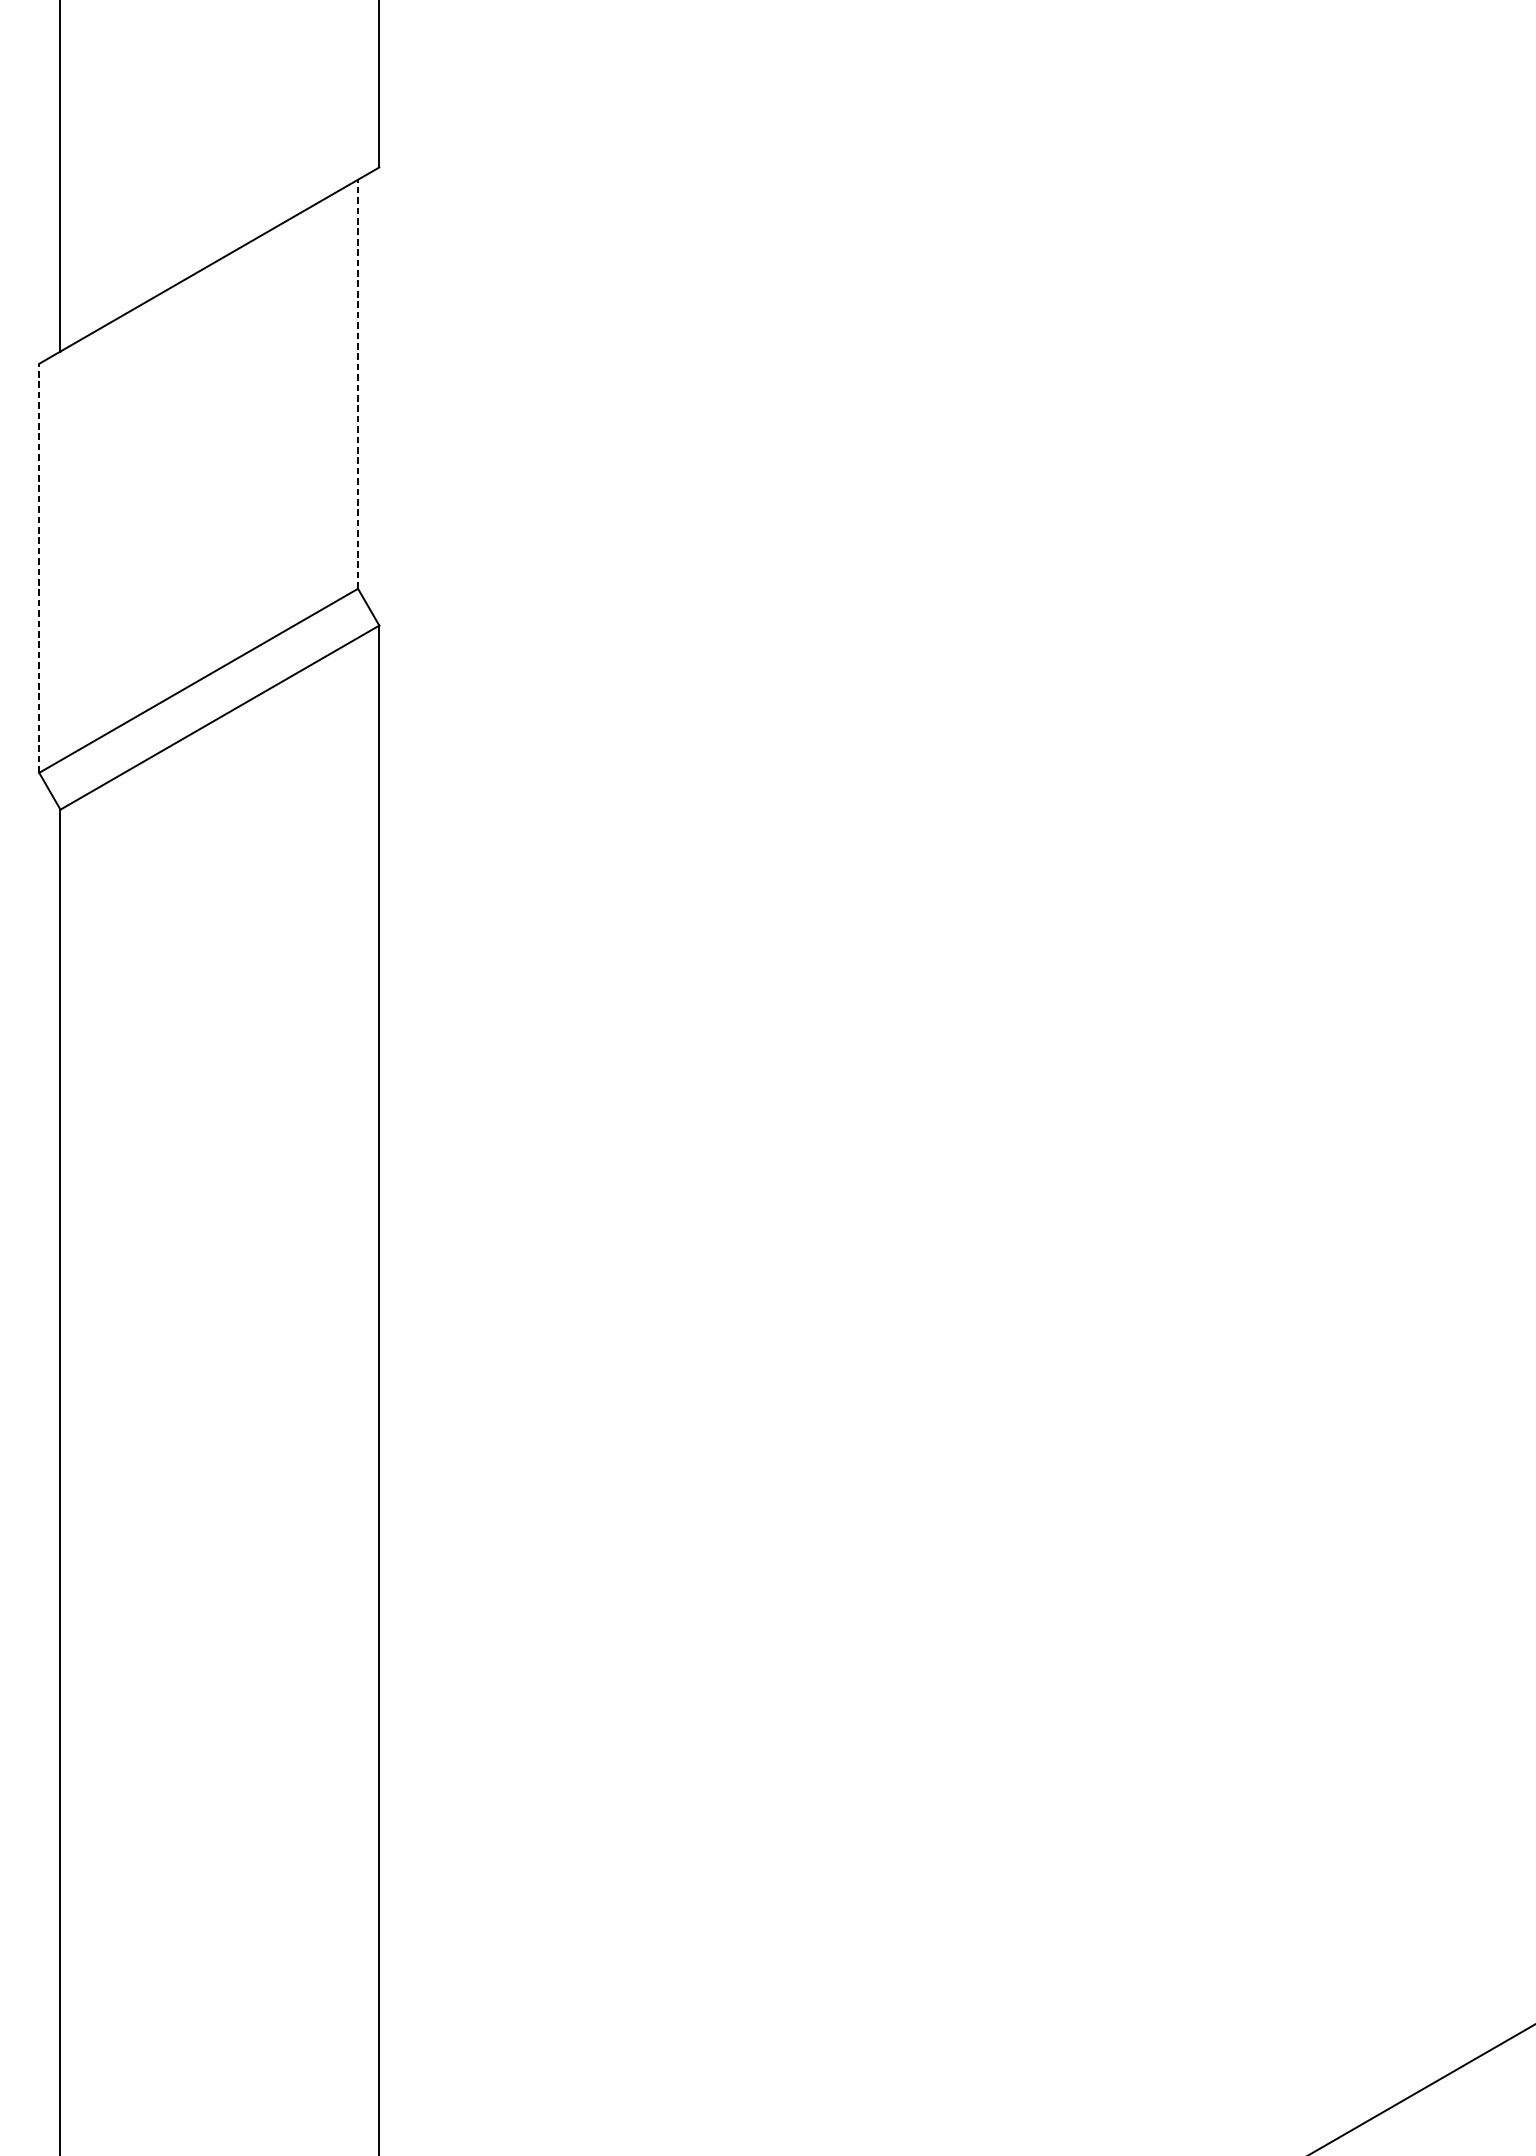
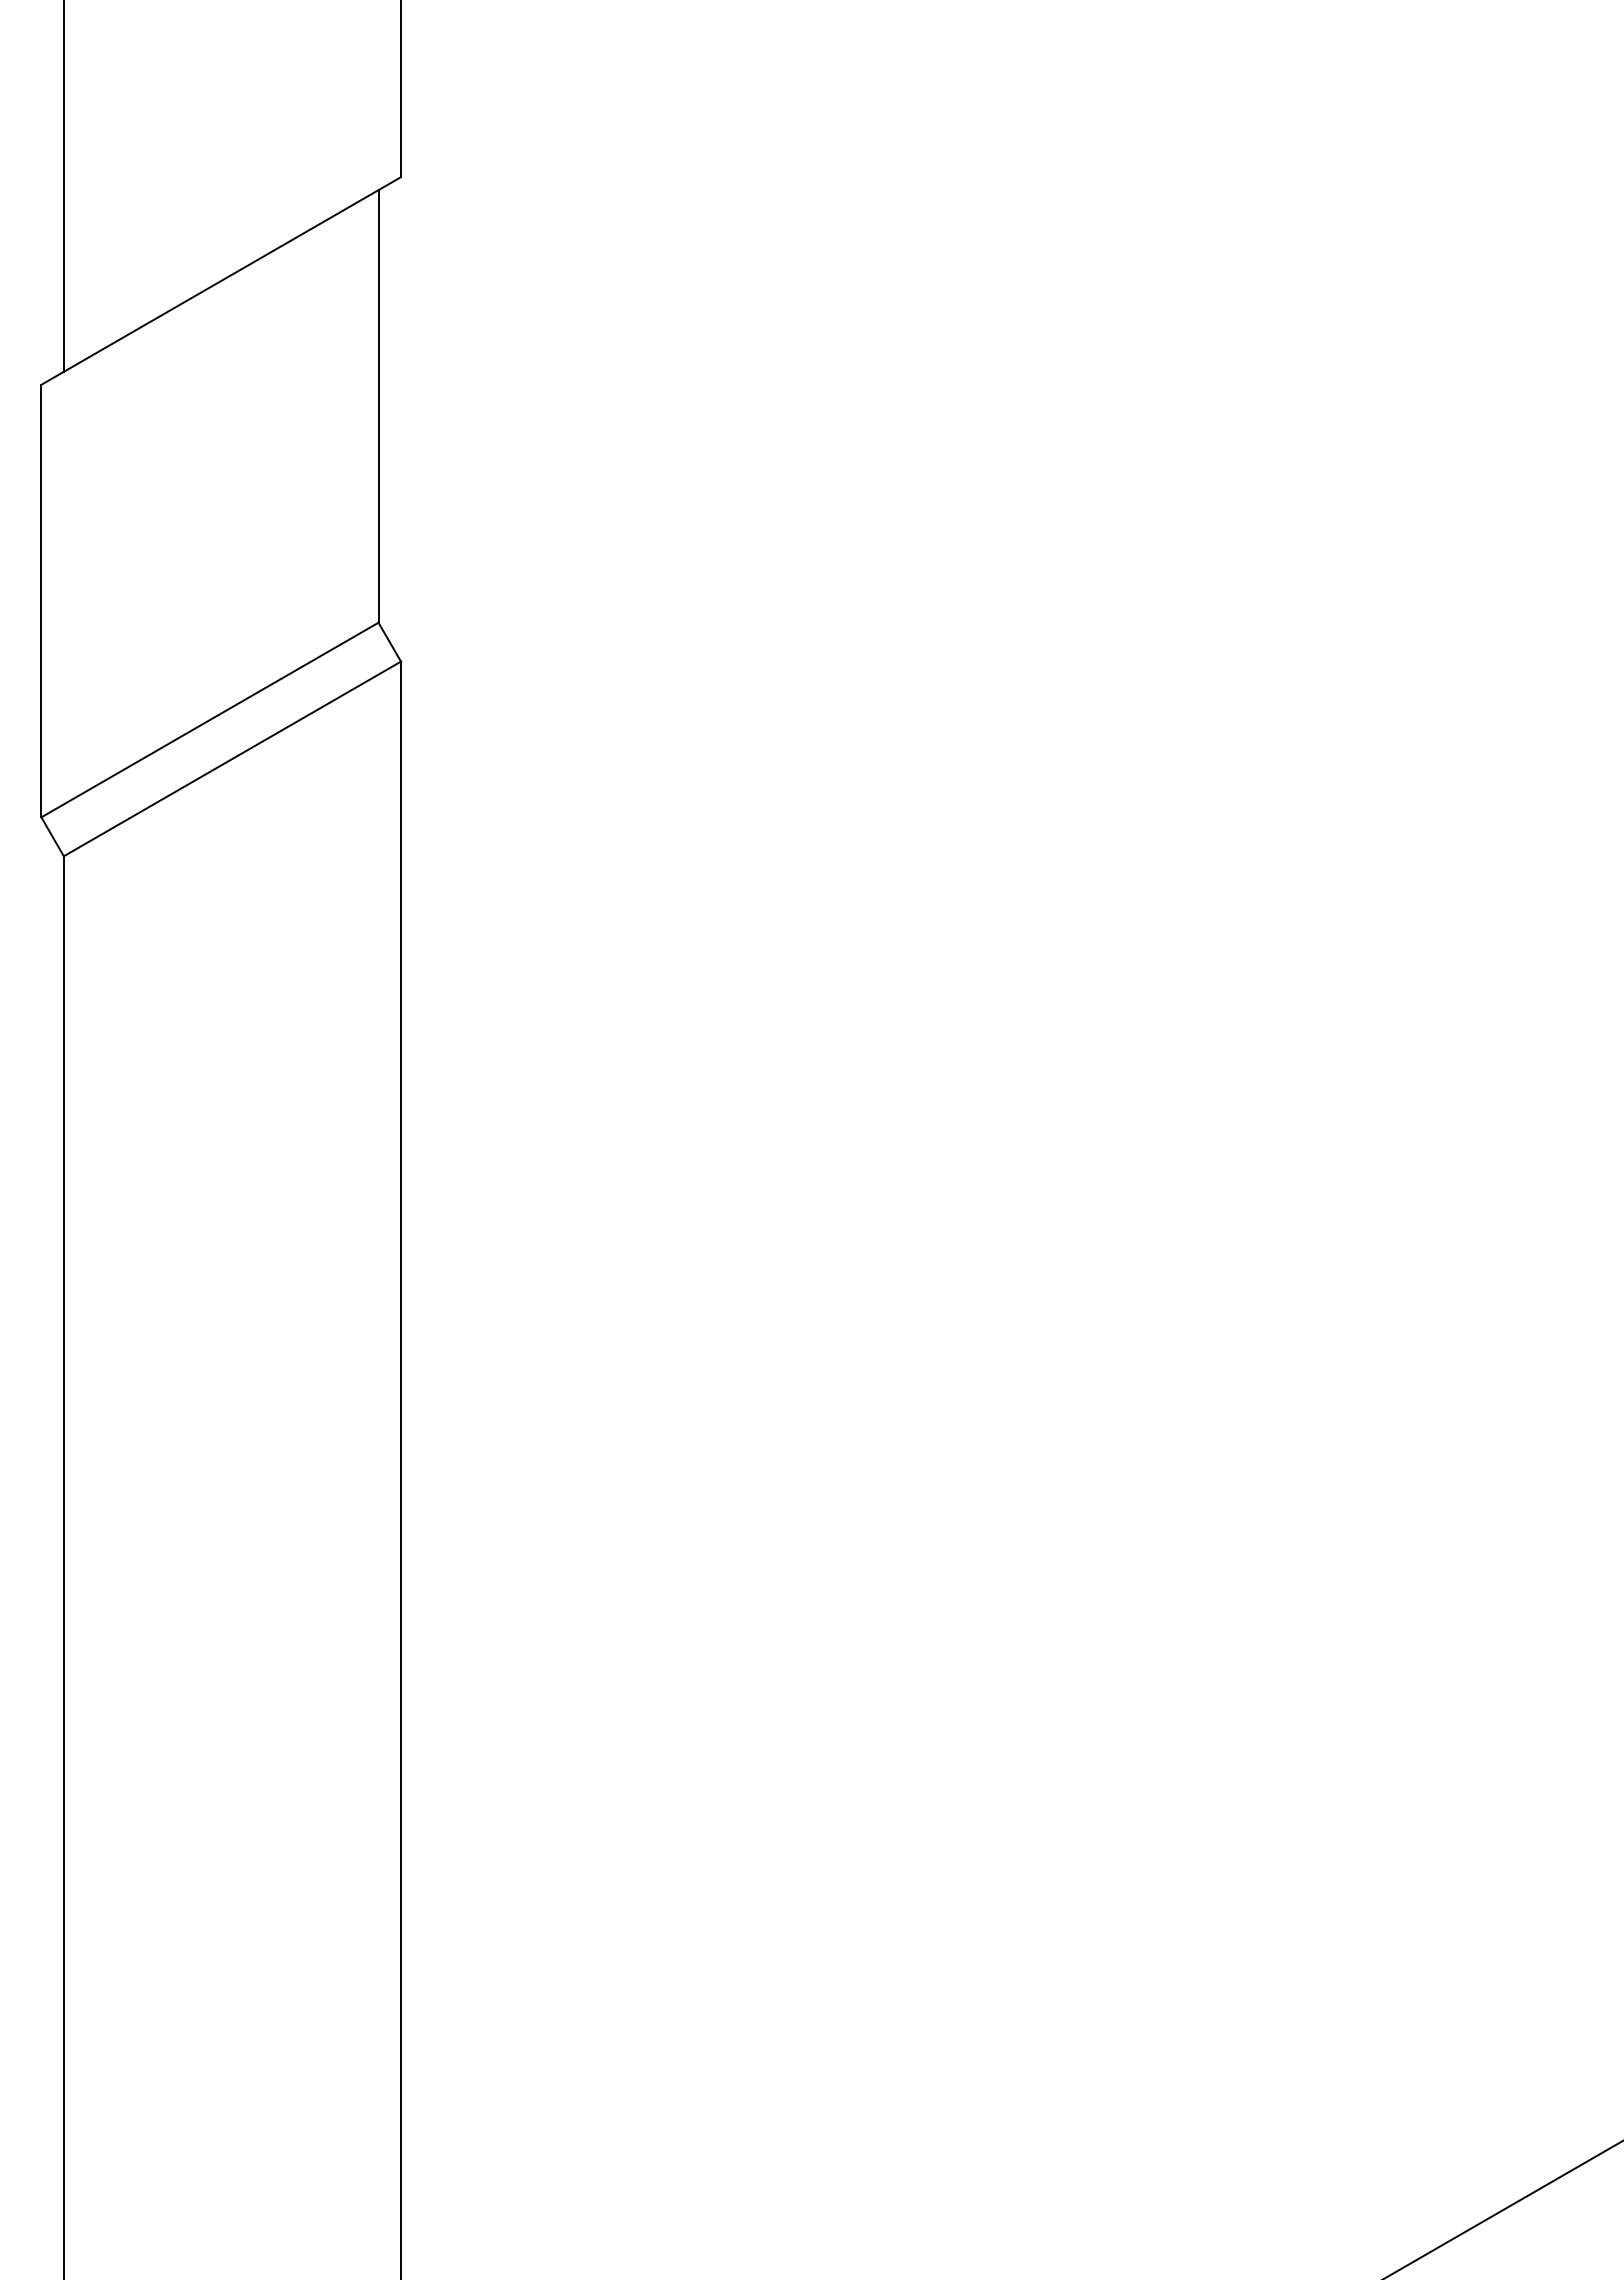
line: (358, 383) -> (378, 405), dashed -> solid
line: (39, 567) -> (41, 600), dashed -> solid

